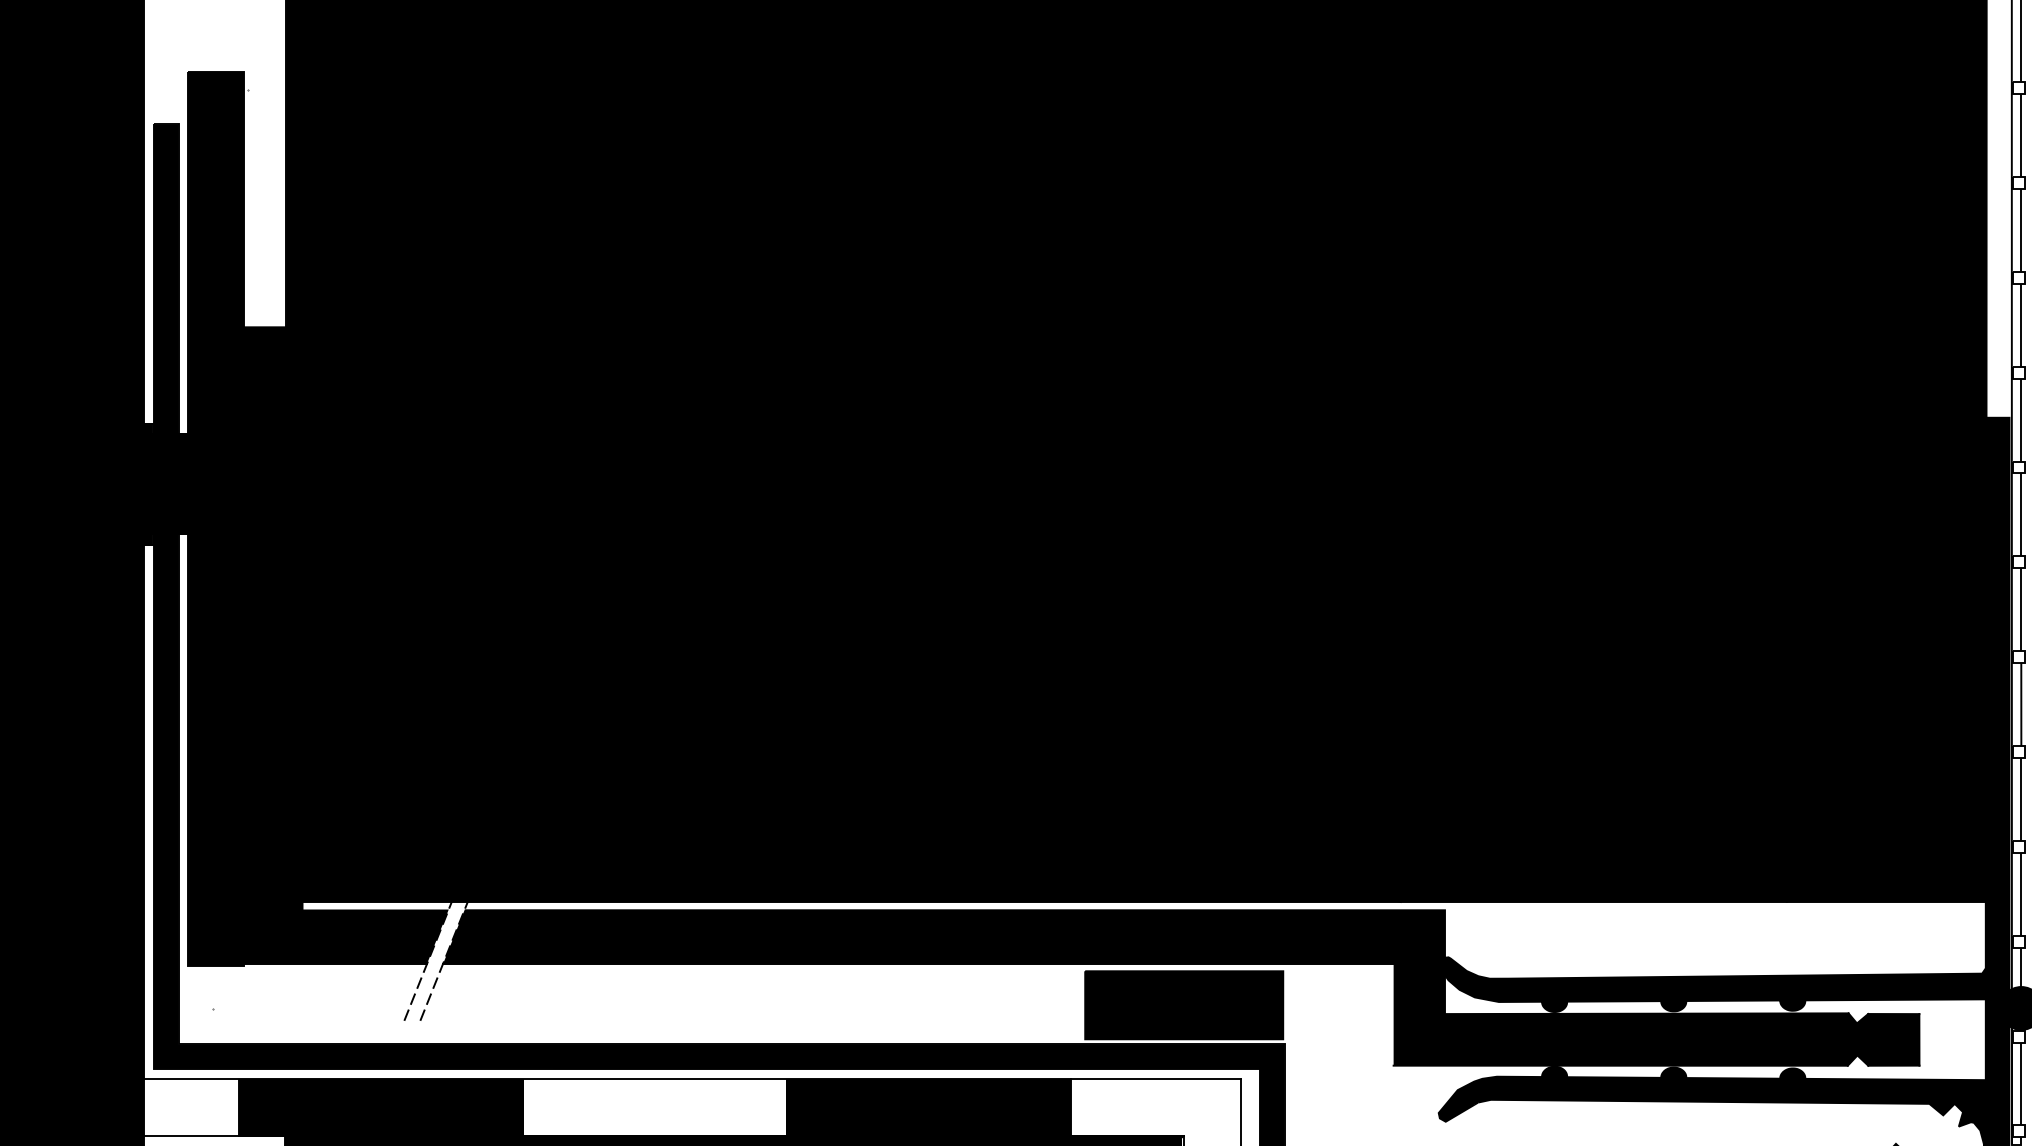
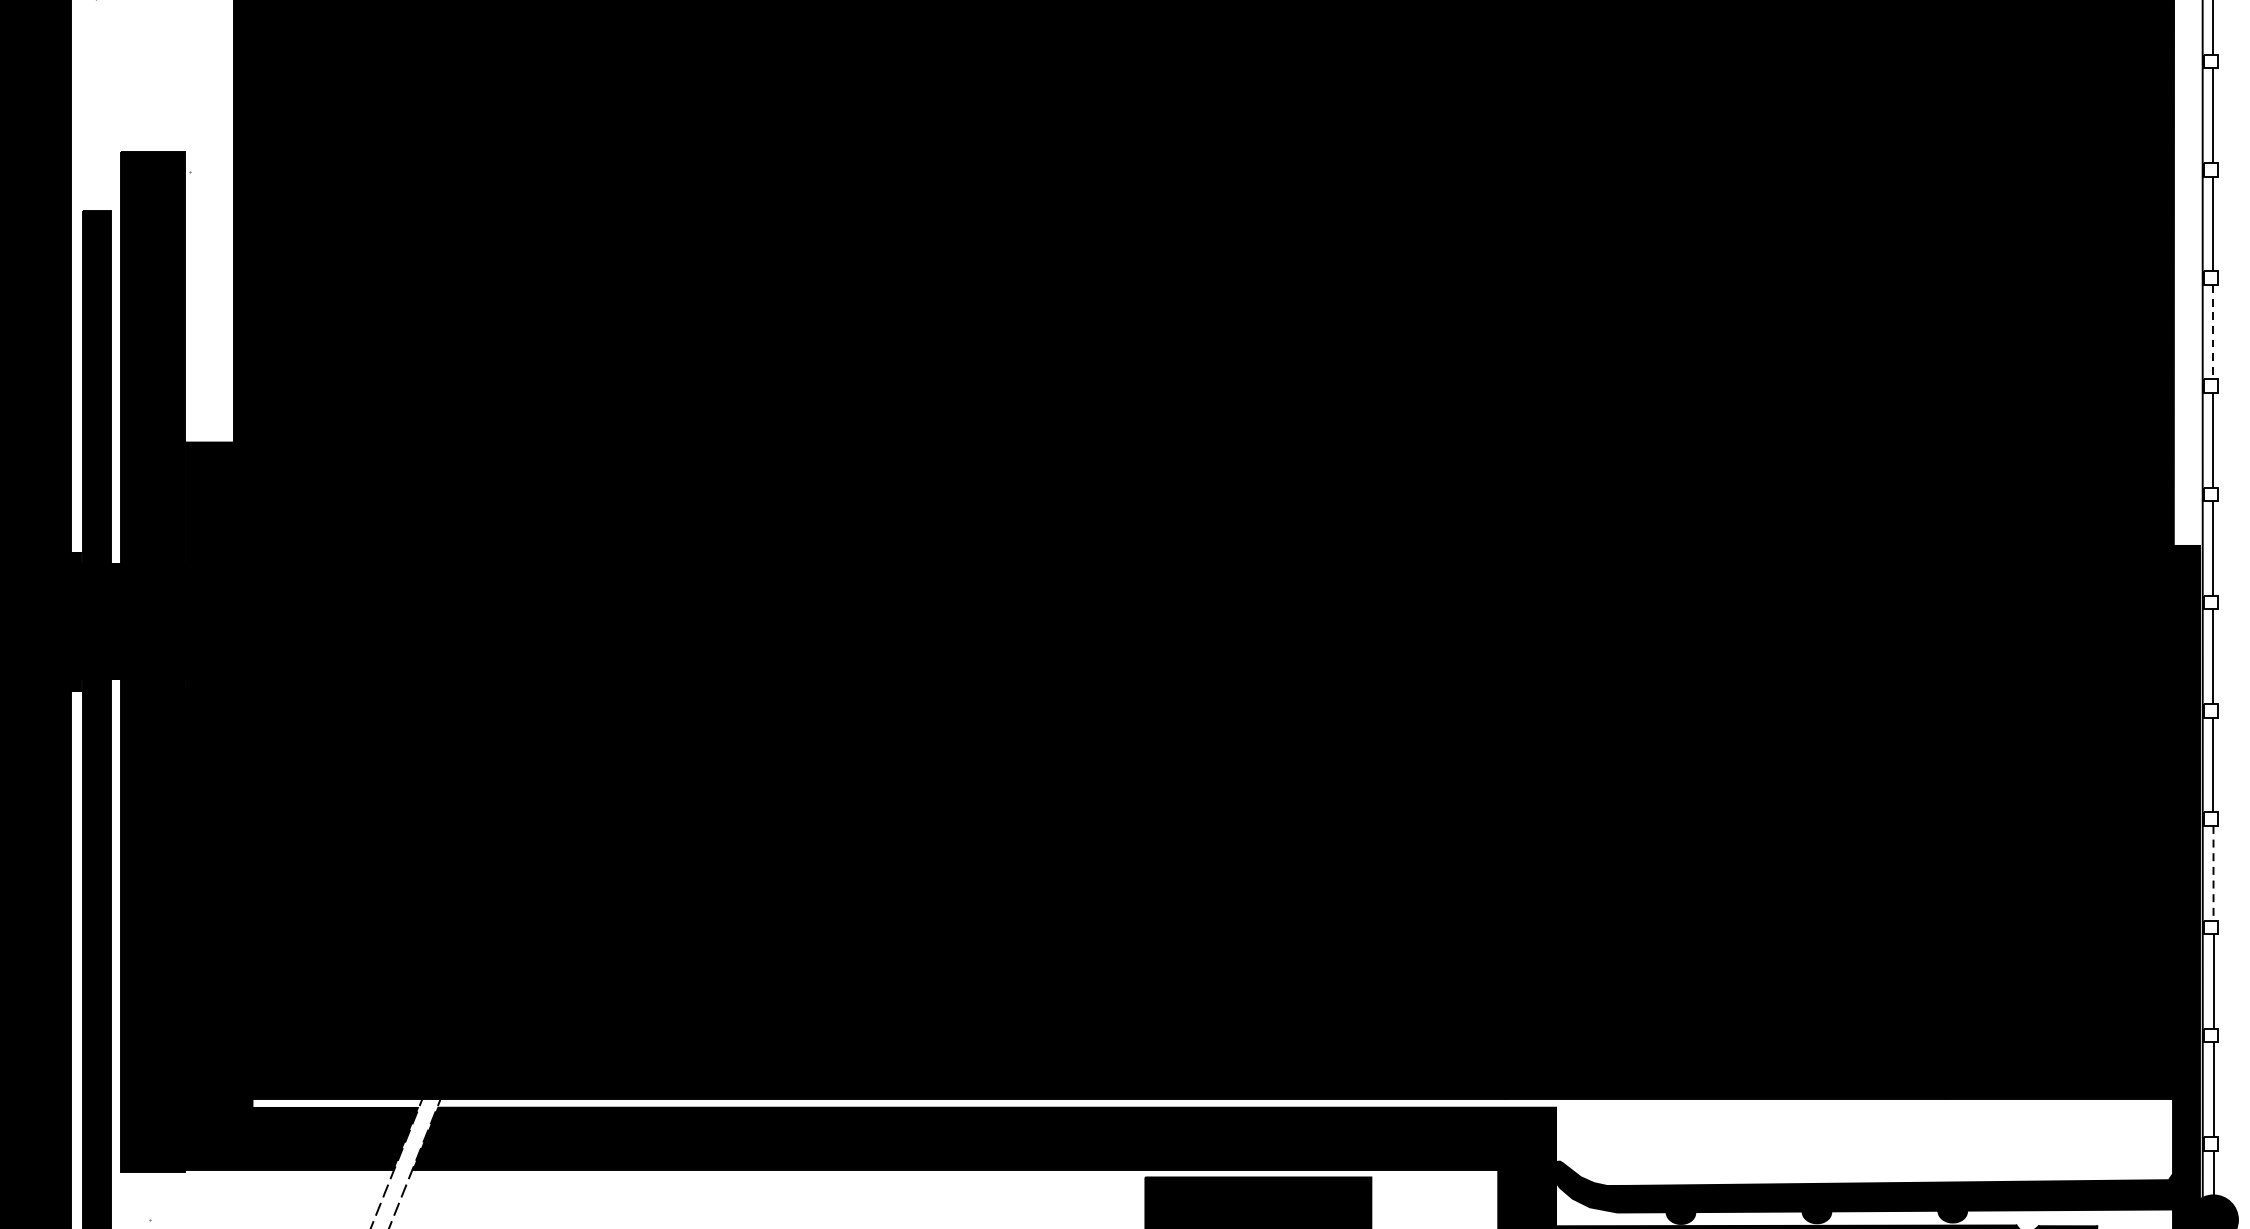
line: (2021, 230) -> (2213, 332), solid -> dashed
line: (2021, 705) -> (2213, 874), solid -> dashed

